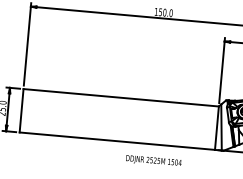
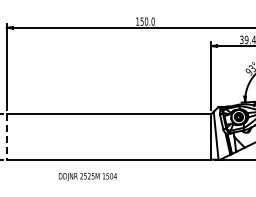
line: (21, 110) -> (6, 136), solid -> dashed
text: (153, 161) -> (87, 177), moved

